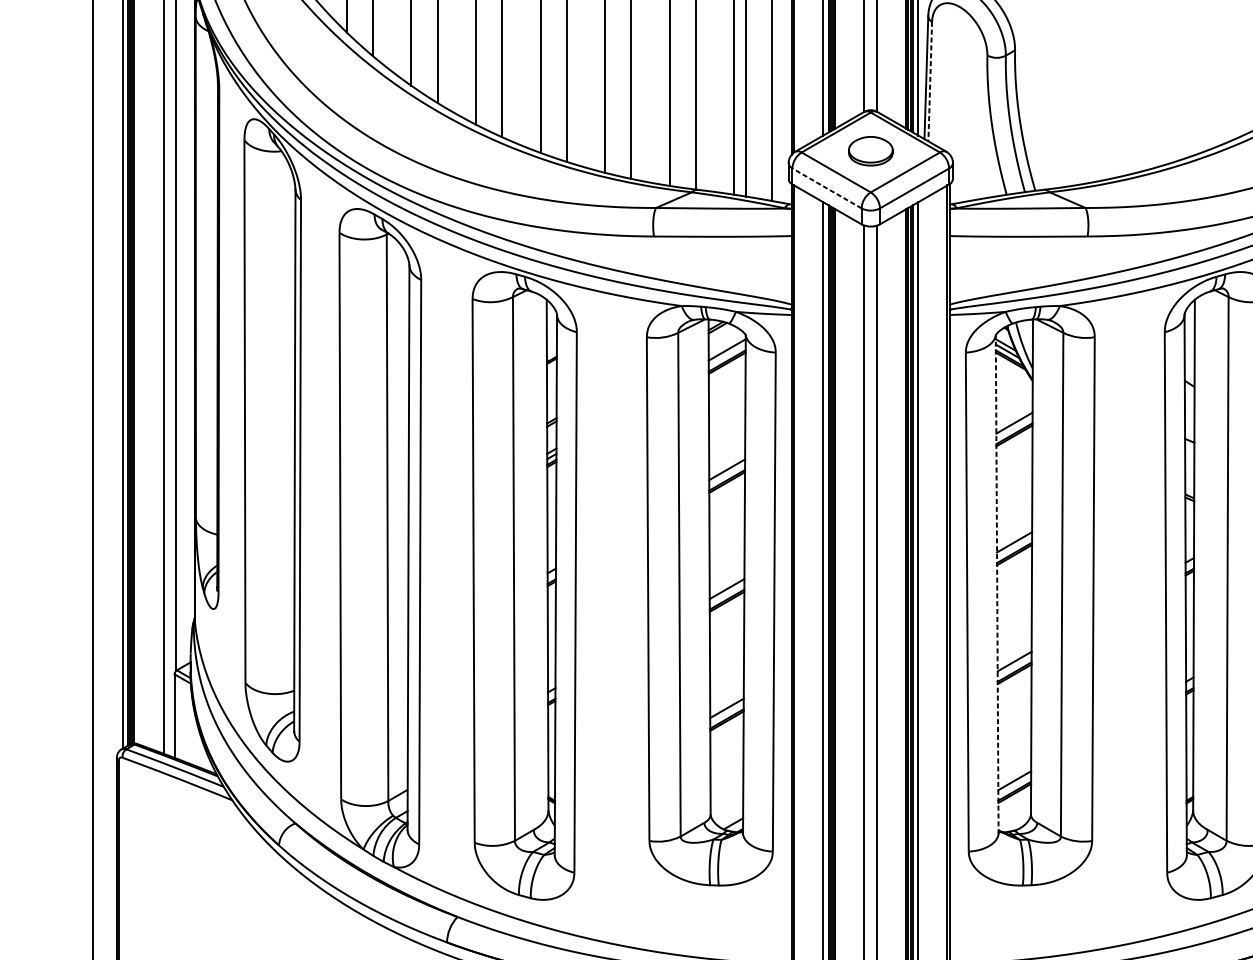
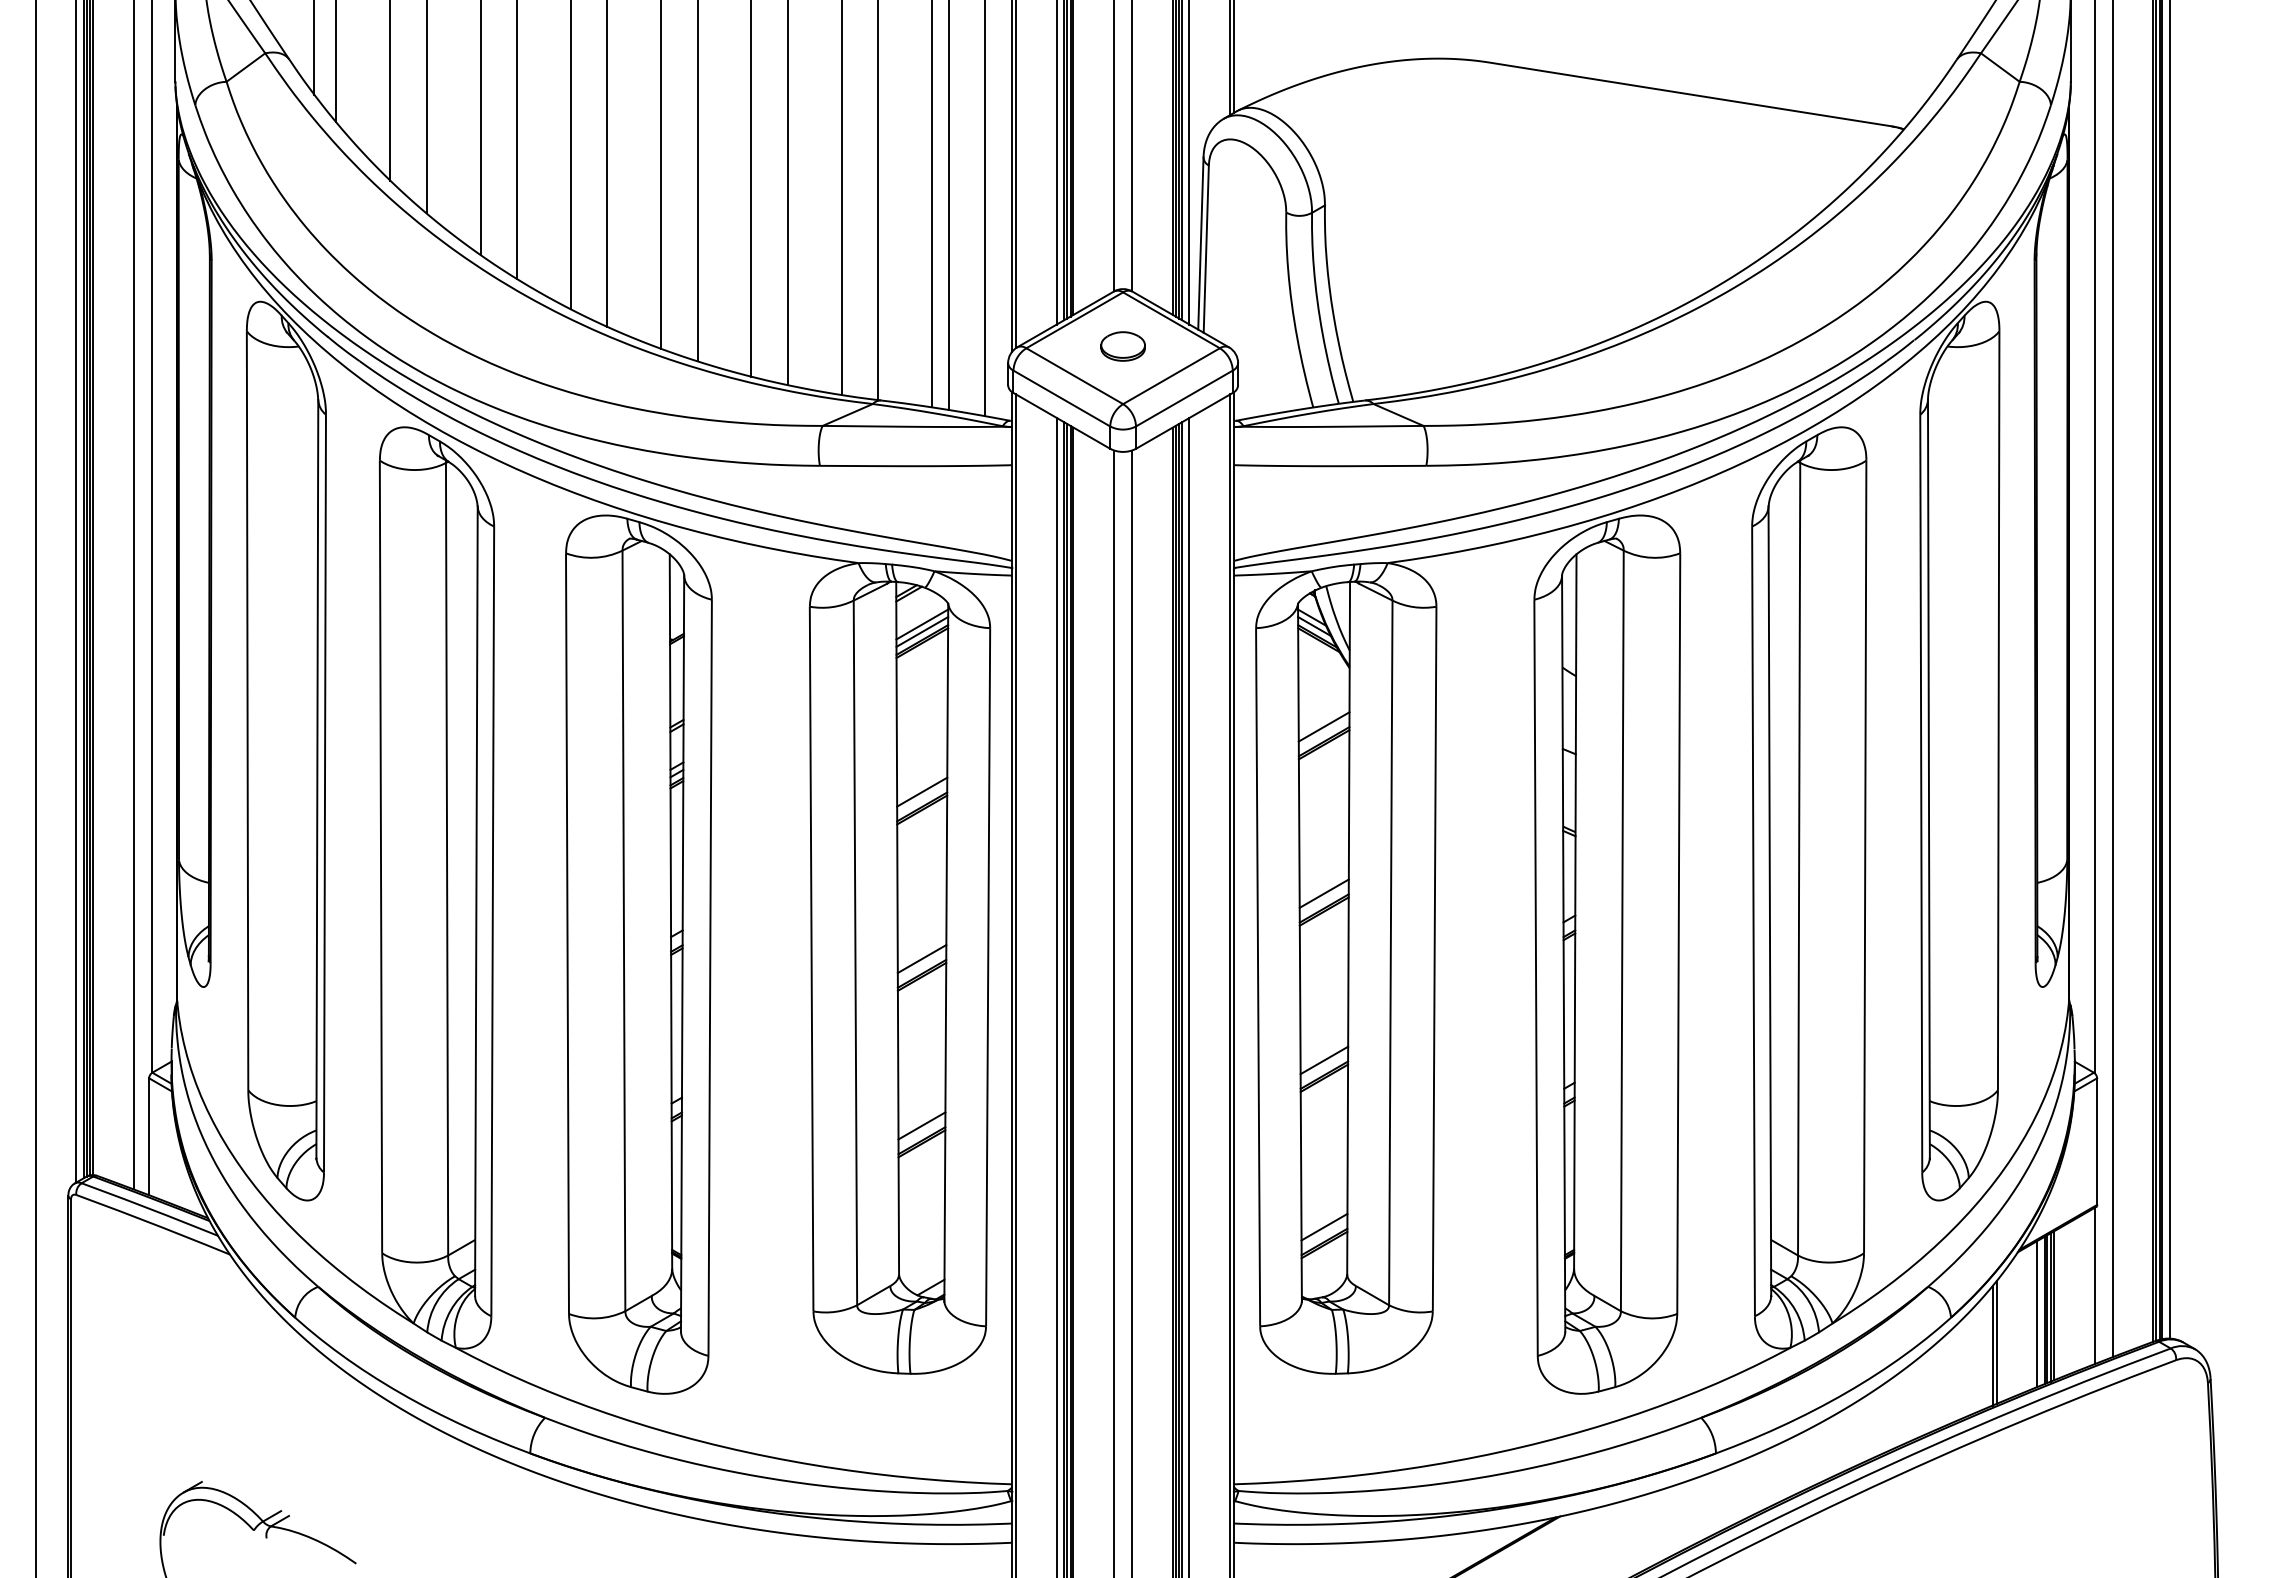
line: (930, 81) -> (1206, 249), dashed -> solid
part: (870, 151) -> (1122, 346), size x0.71
line: (826, 188) -> (1061, 398), dashed -> solid
line: (727, 354) -> (922, 631), added
line: (996, 584) -> (1299, 952), dashed -> solid

